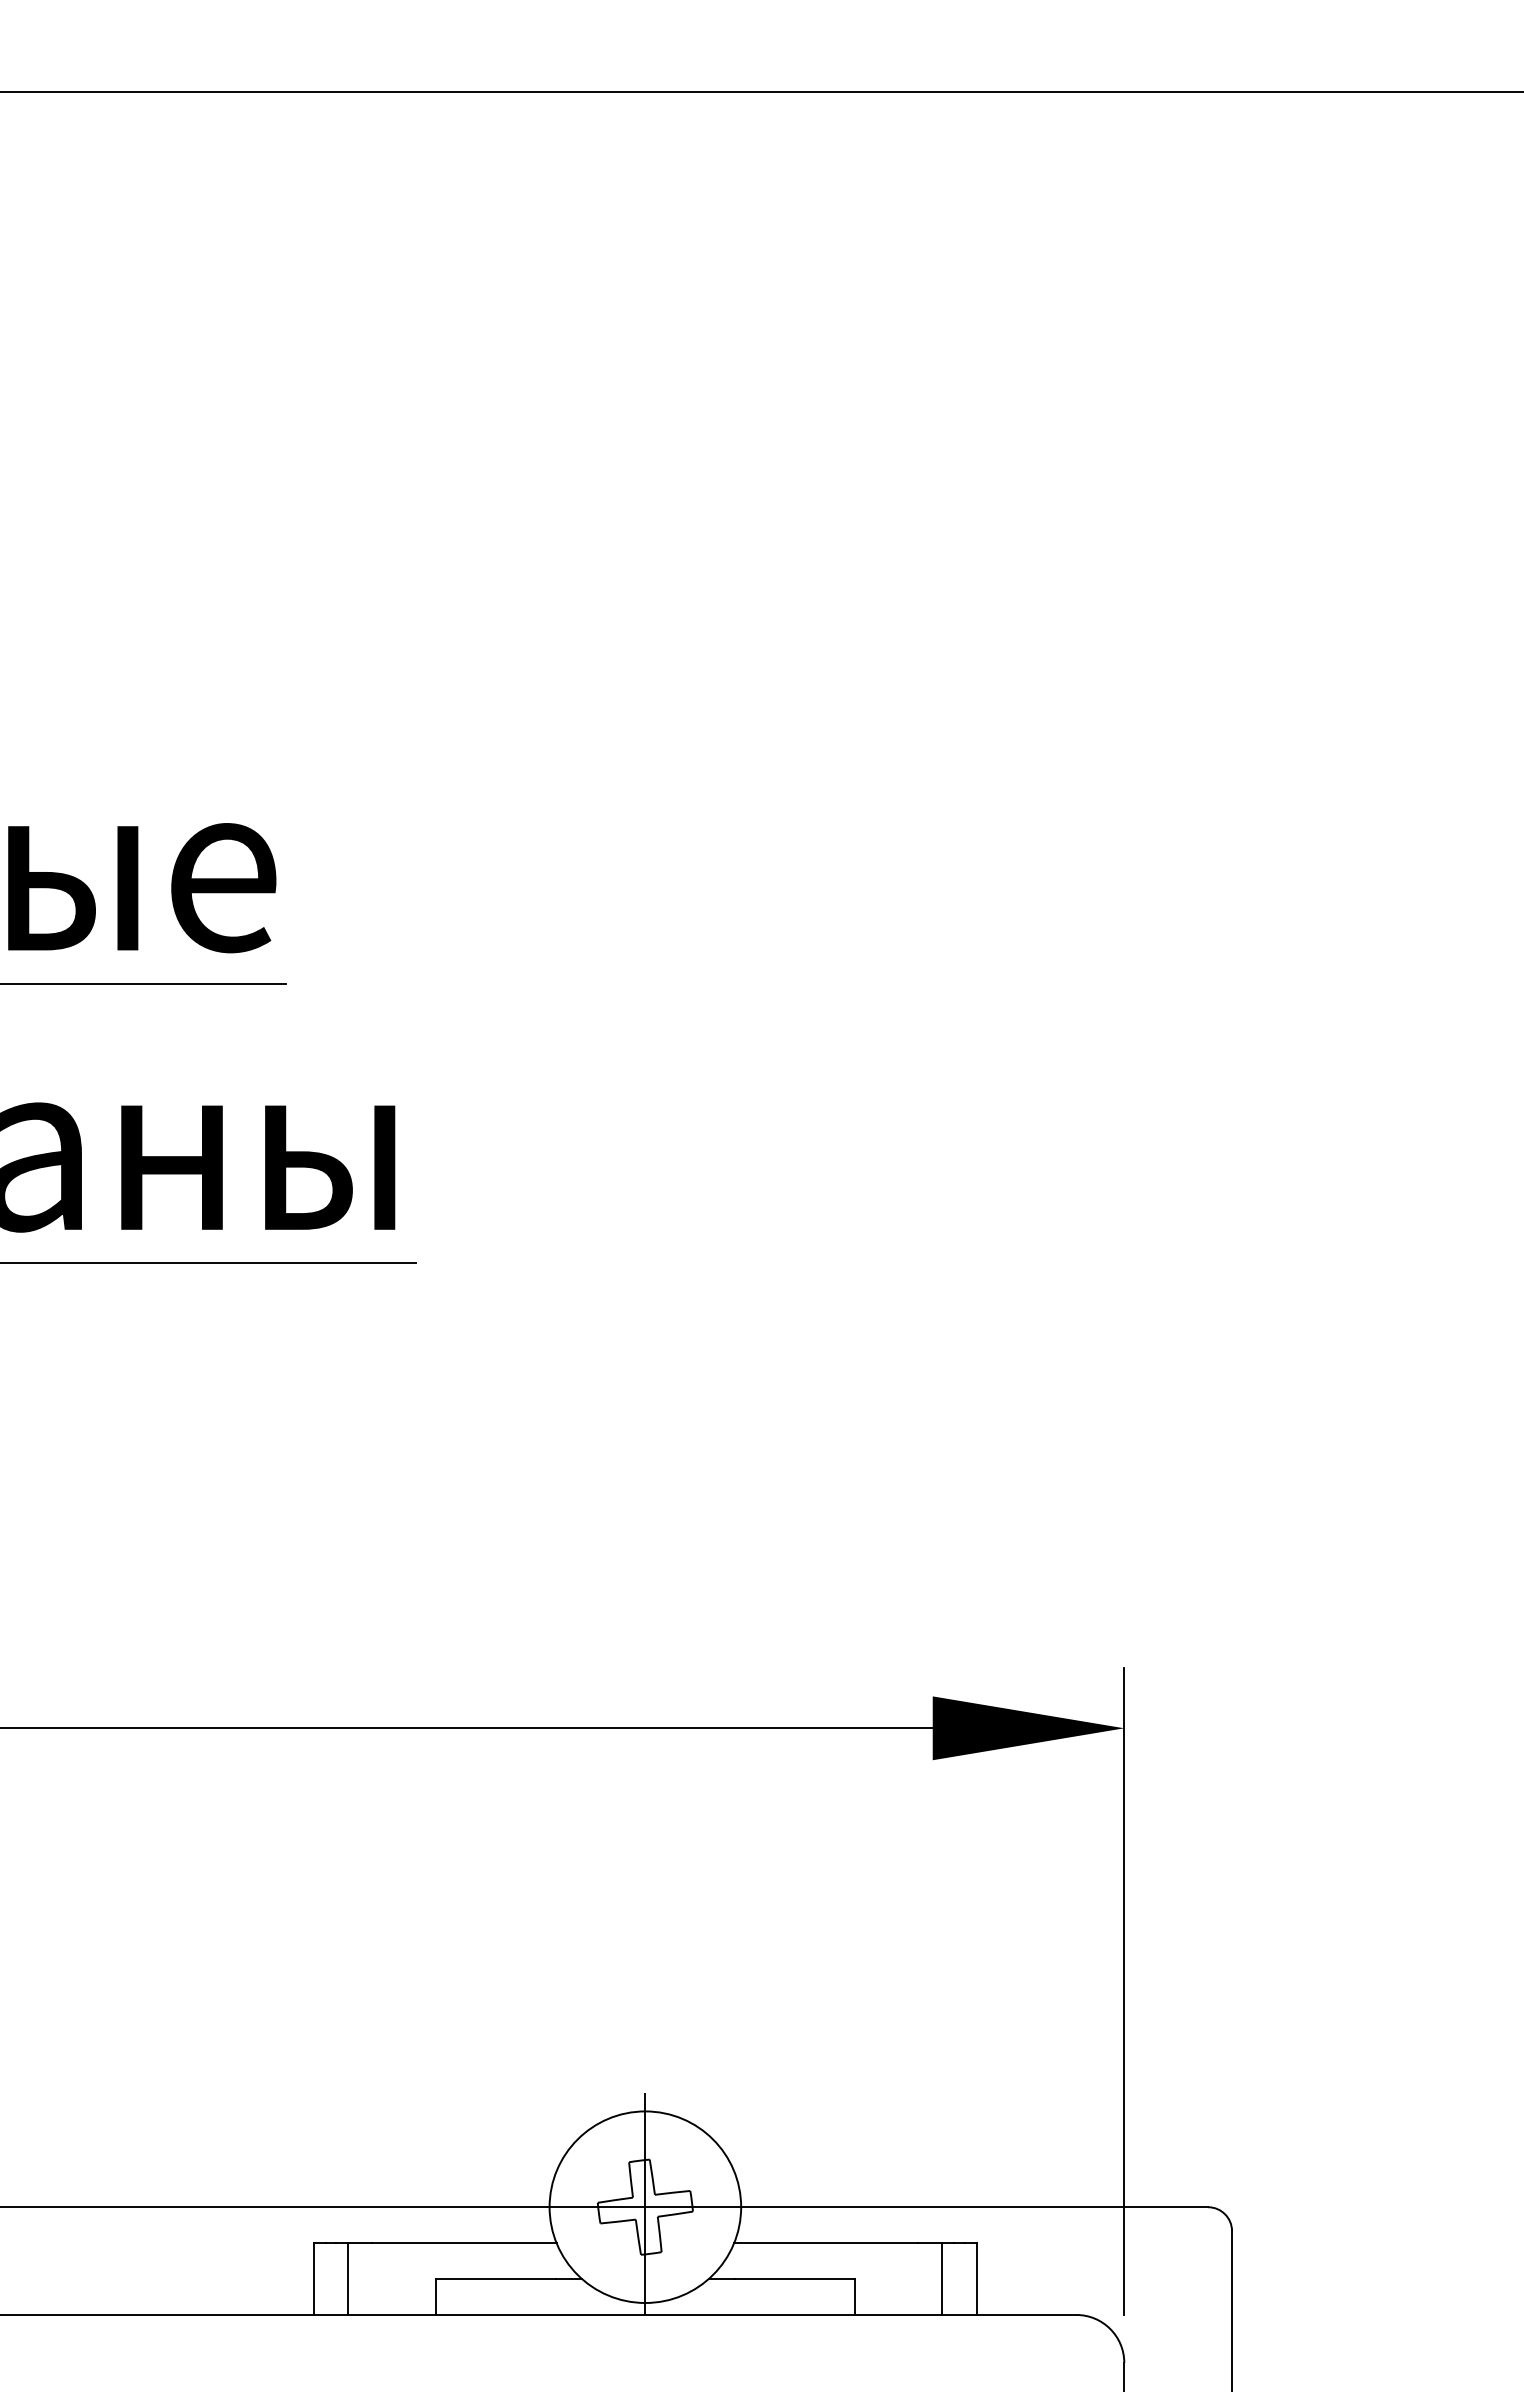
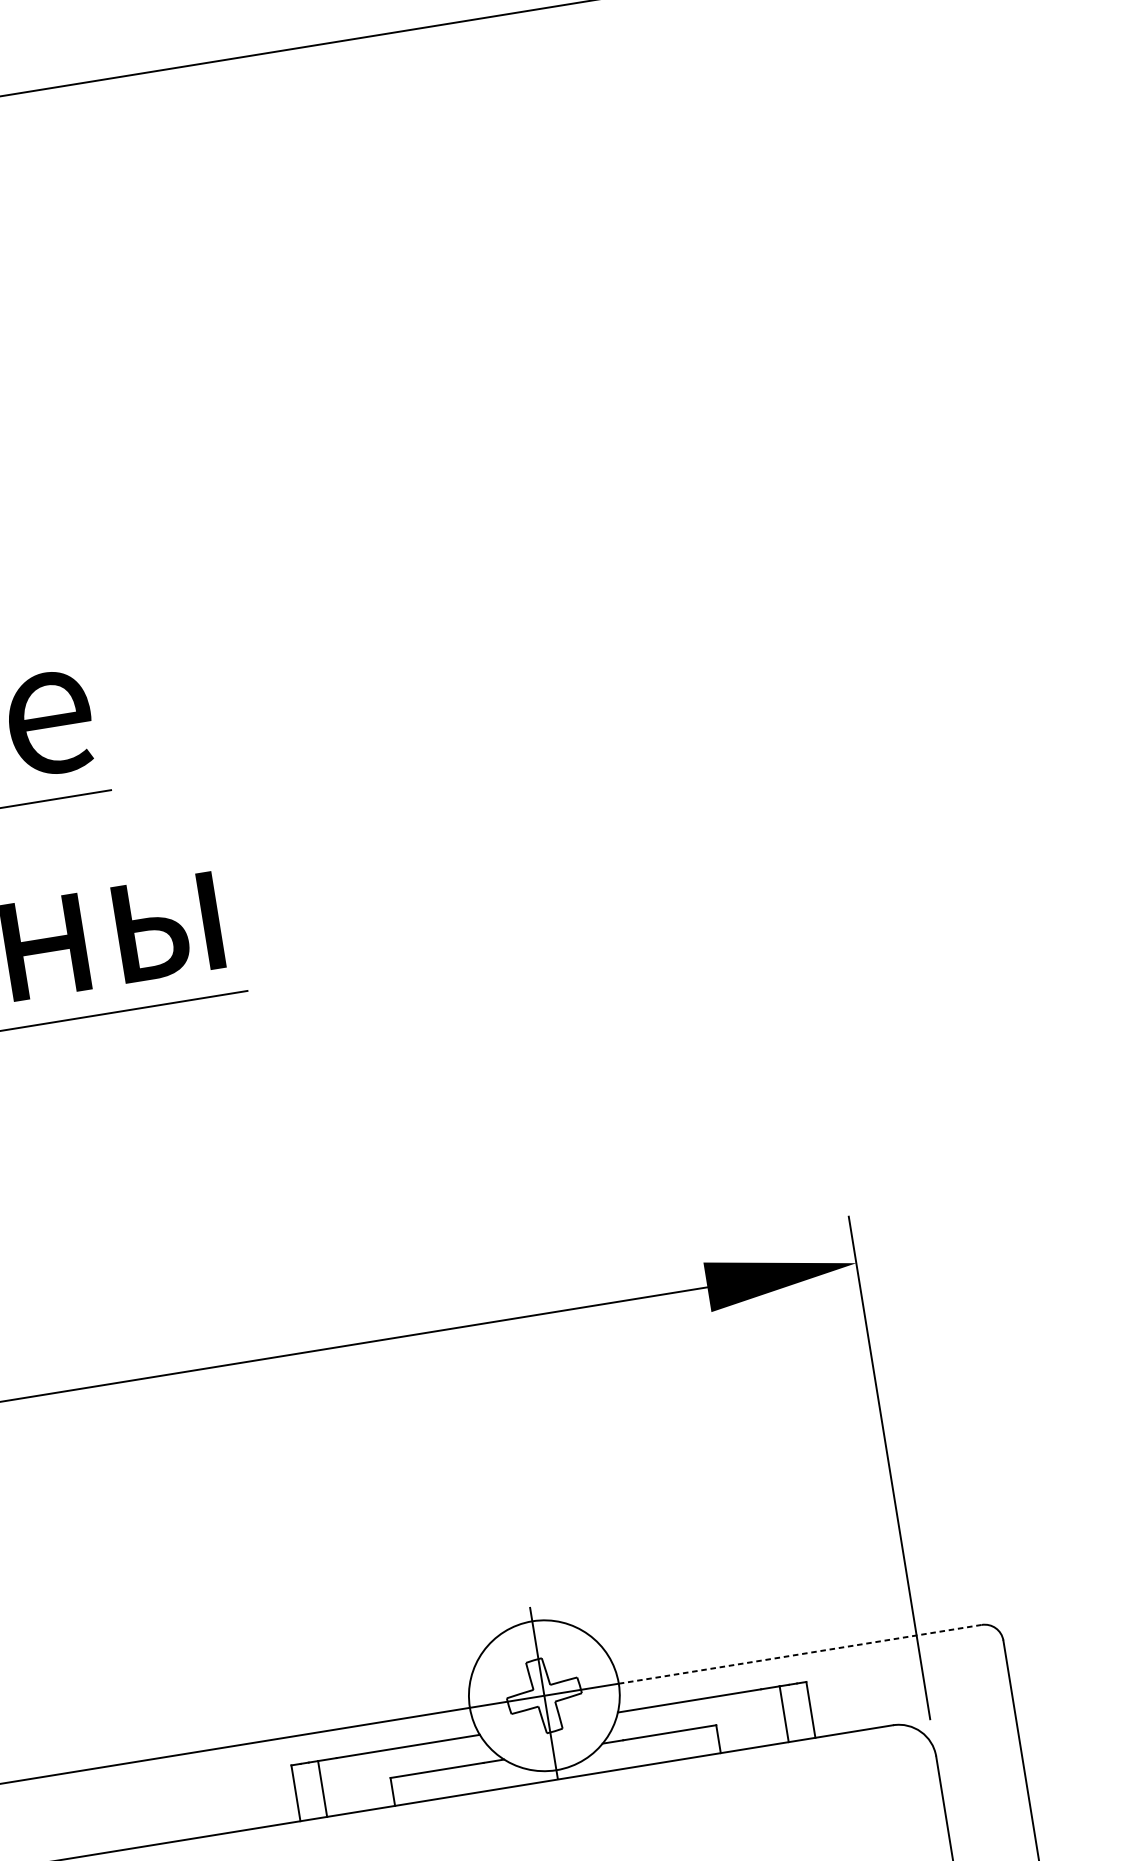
line: (975, 2207) -> (801, 1654), solid -> dashed

